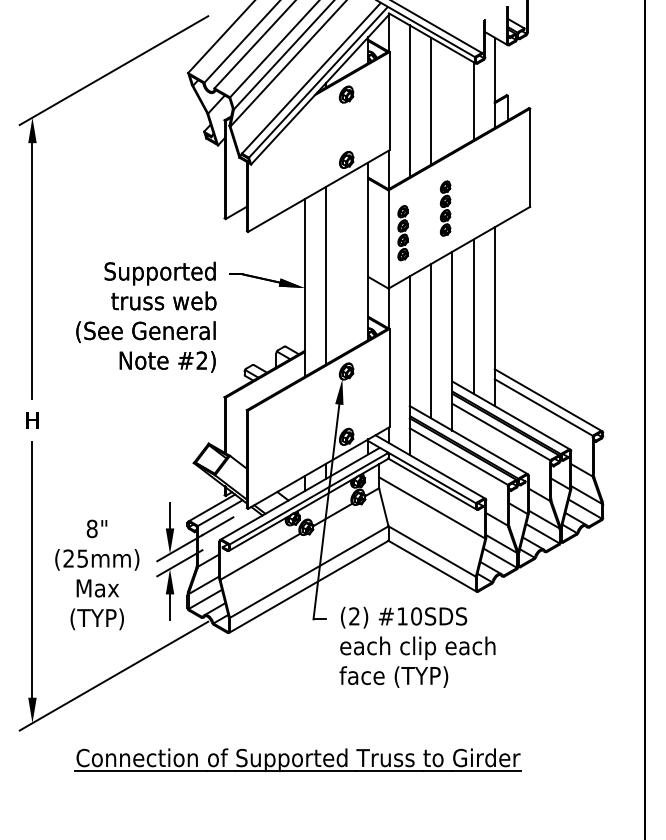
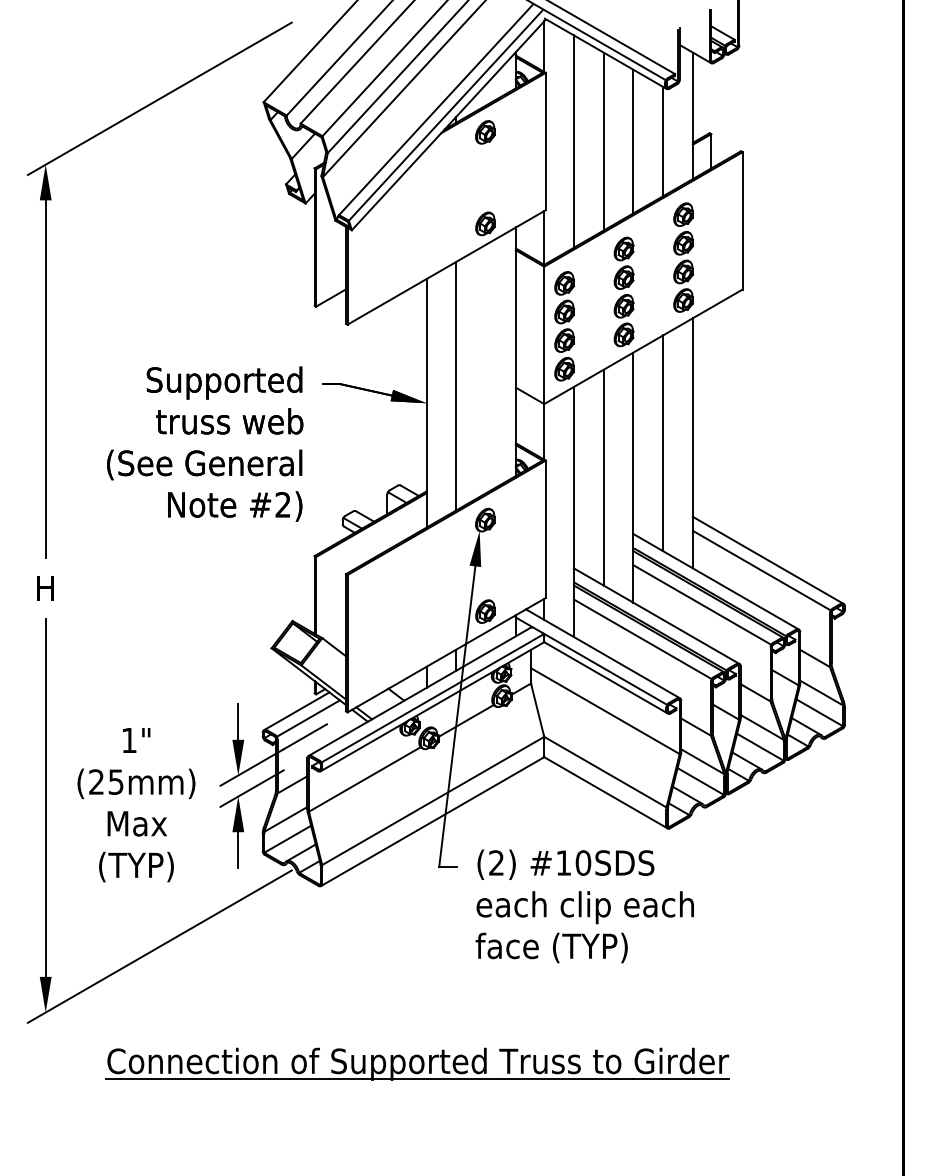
line: (452, 101) -> (633, 141), added
part: (487, 183) -> (683, 257), added
part: (445, 208) -> (623, 291), size x1.43
part: (402, 233) -> (564, 326), size x1.43
text: (91, 528) -> (128, 740), 8" -> 1"

